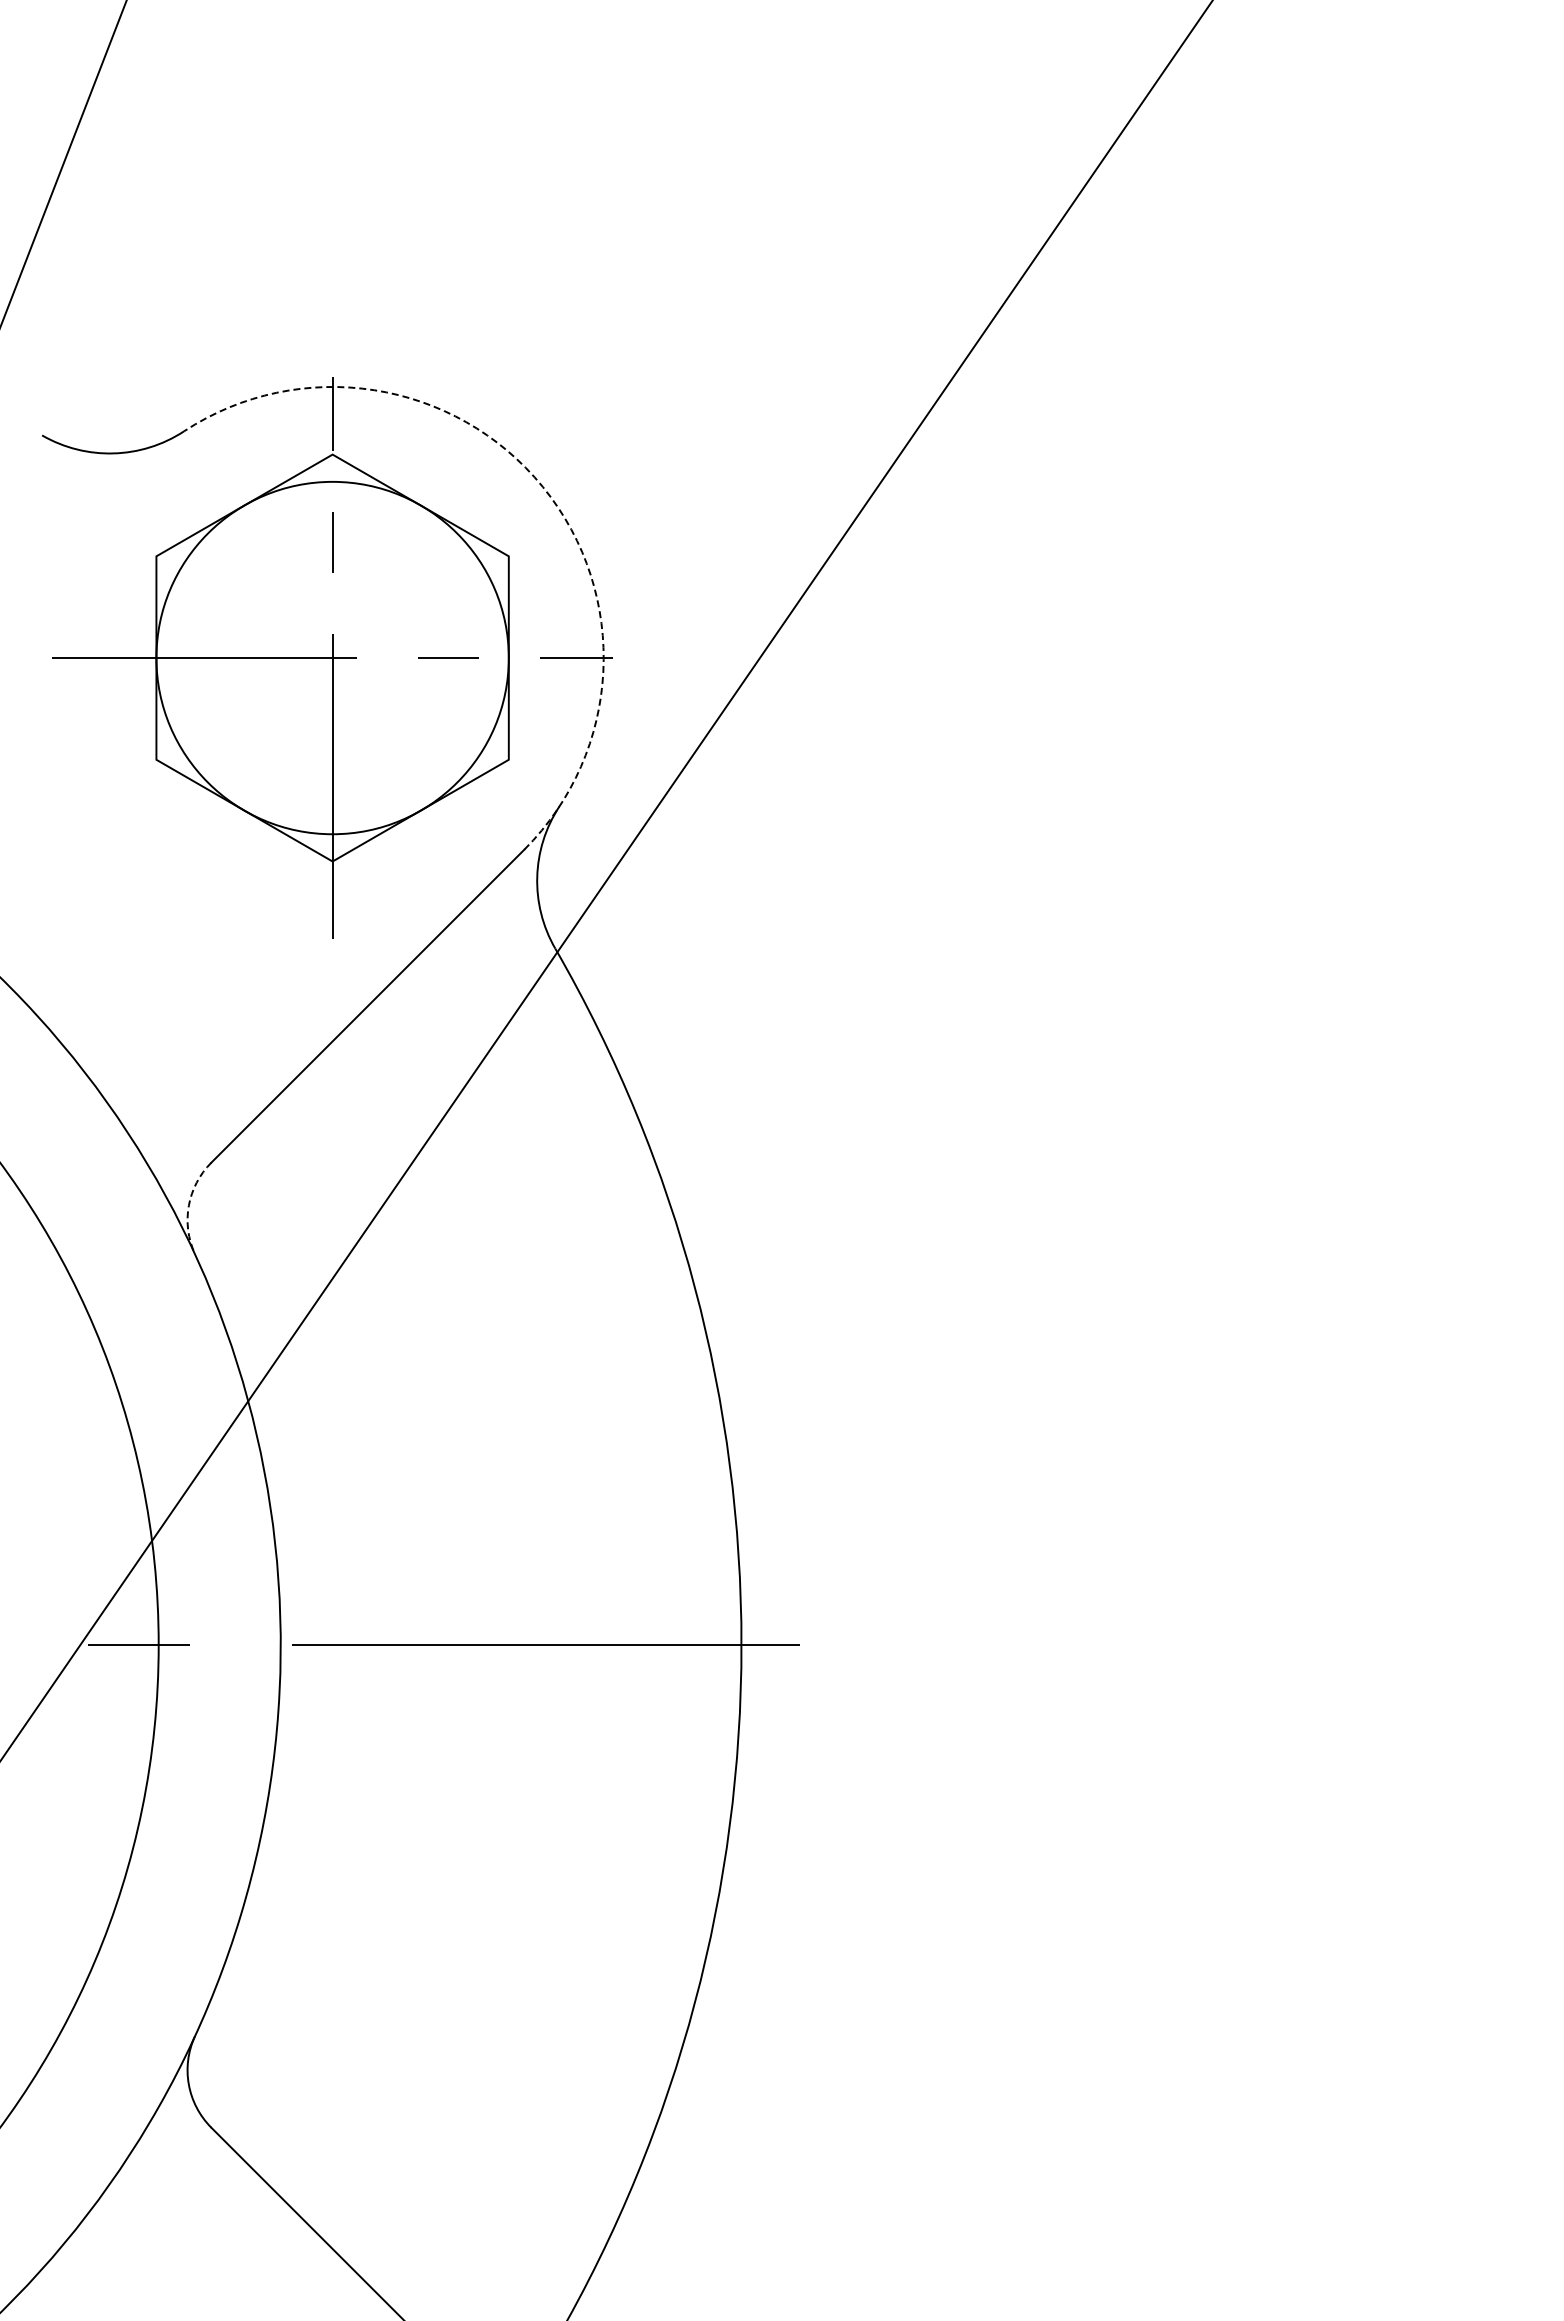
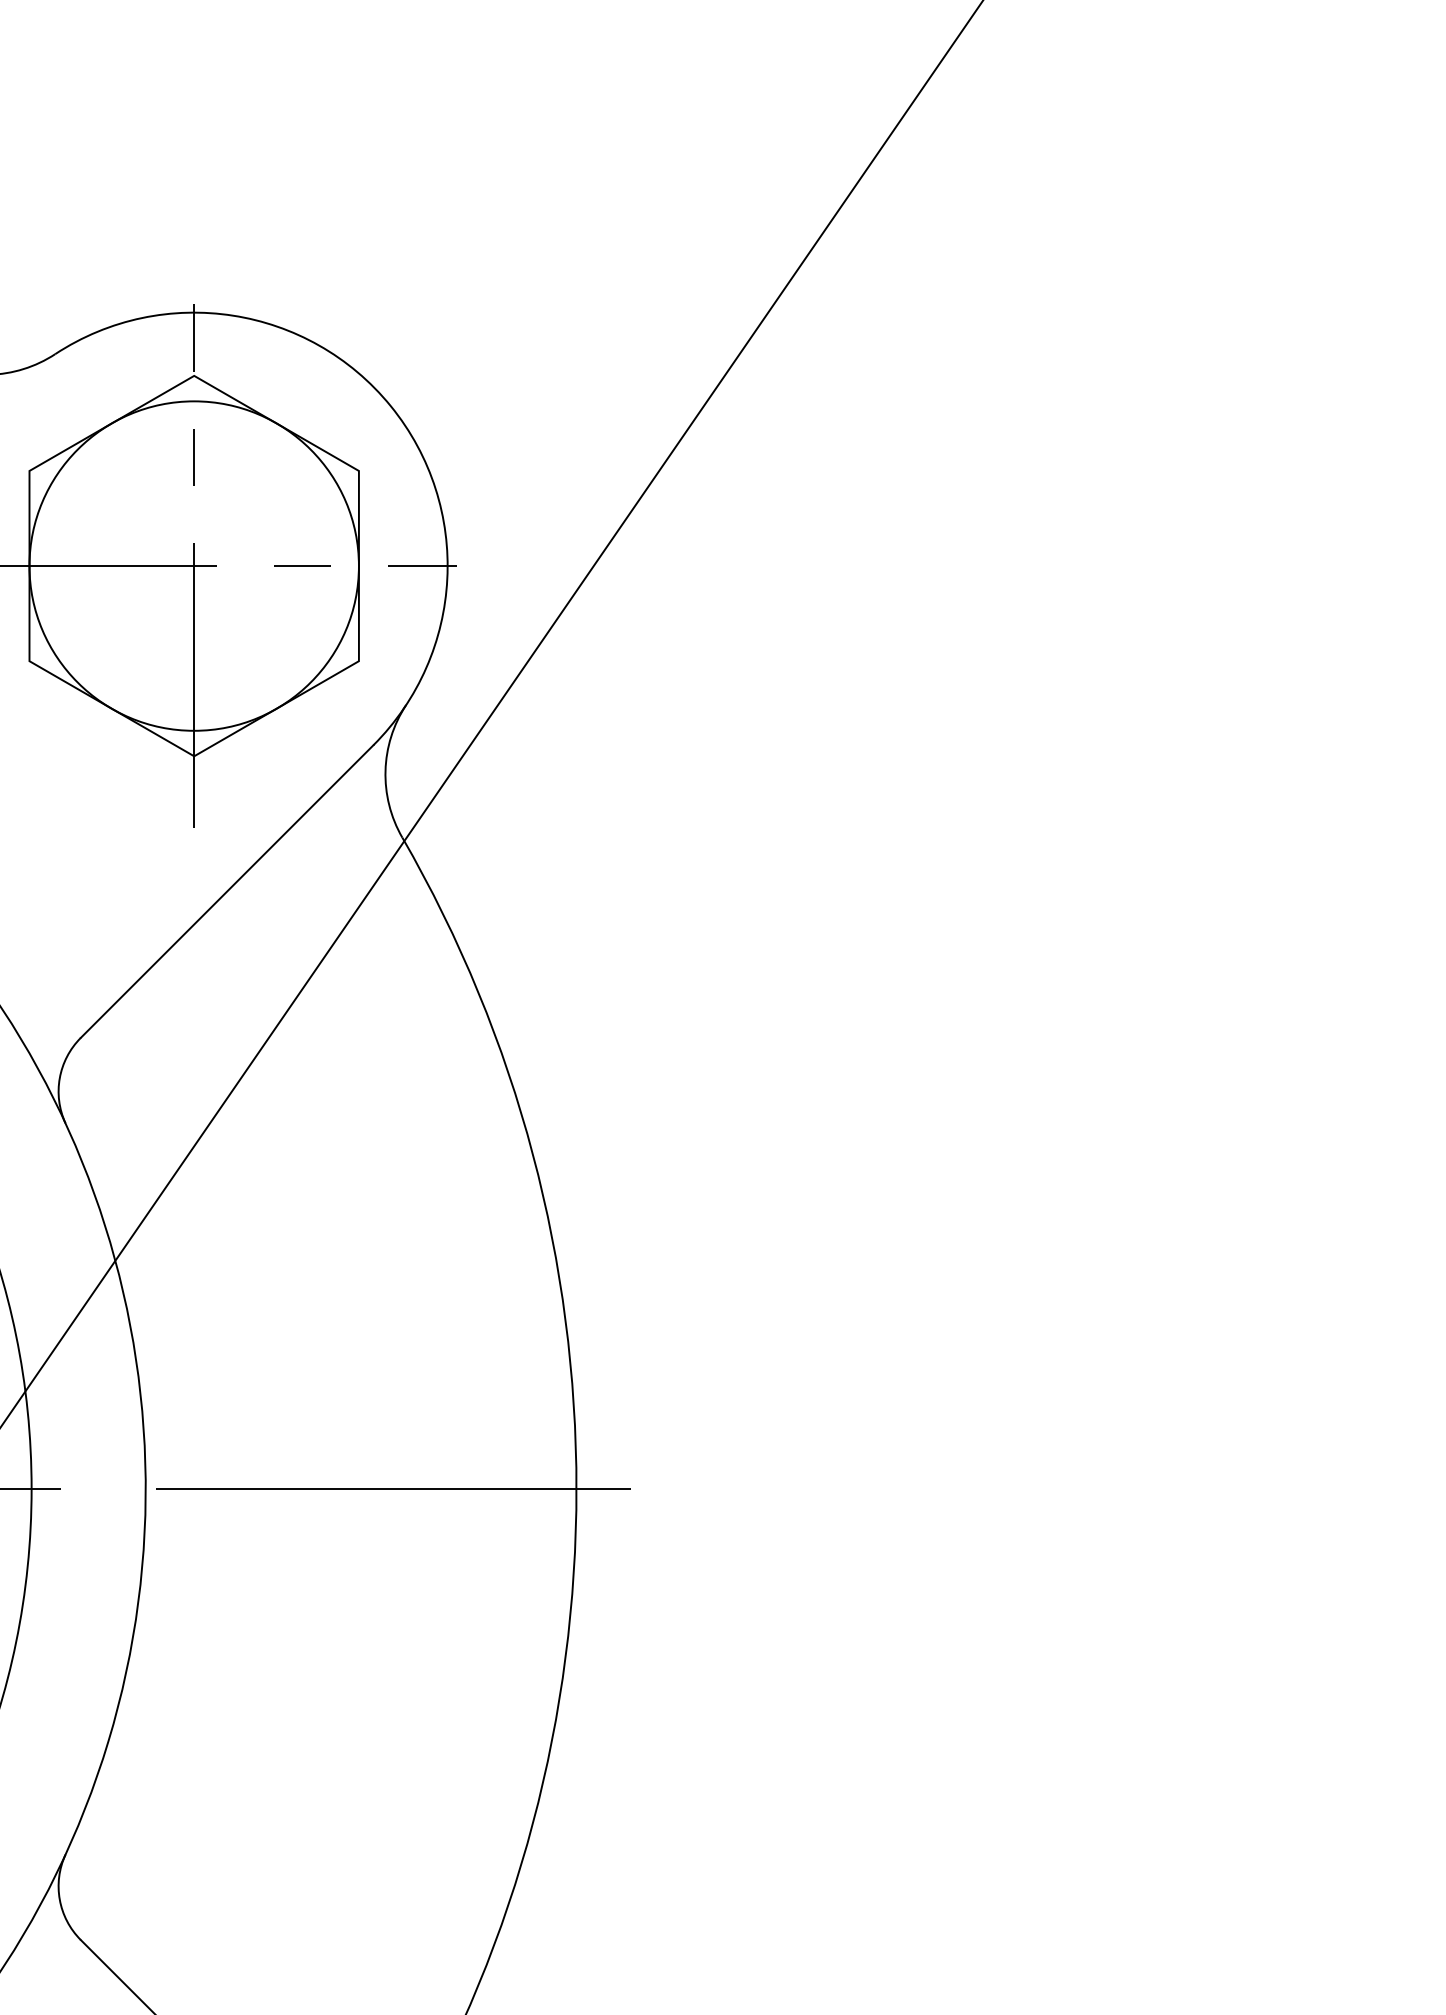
arc: (542, 487) -> (390, 406), dashed -> solid
arc: (188, 1205) -> (59, 1077), dashed -> solid

